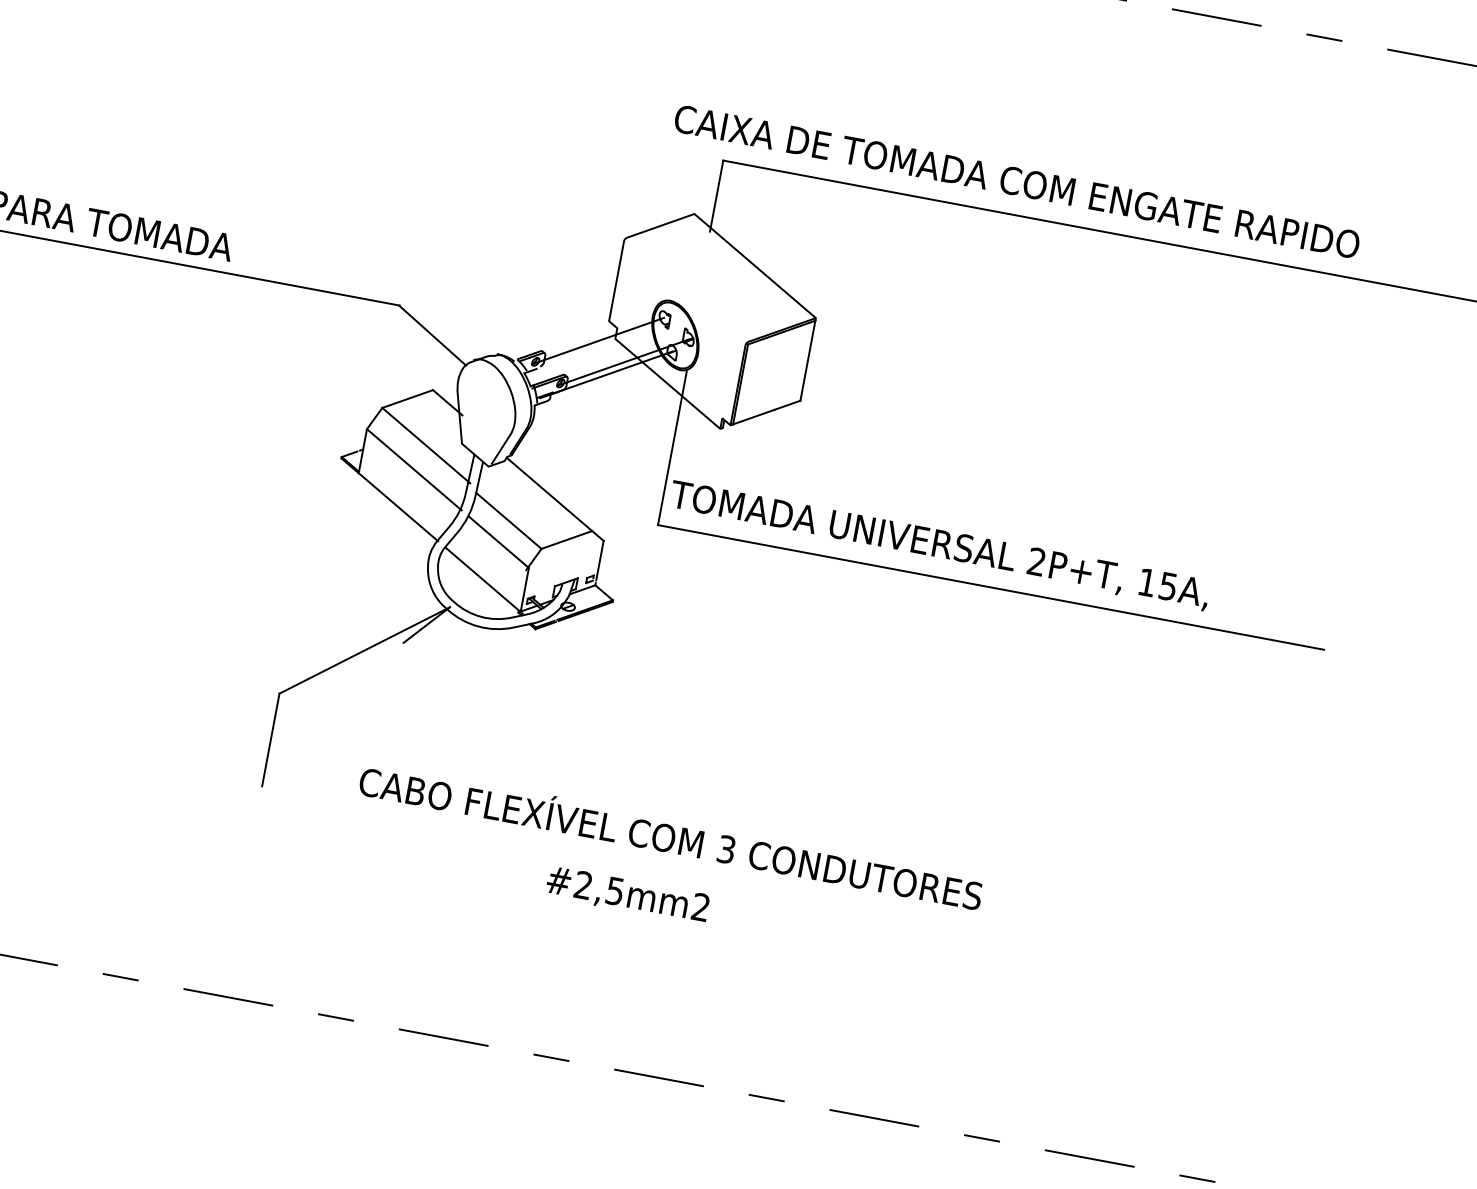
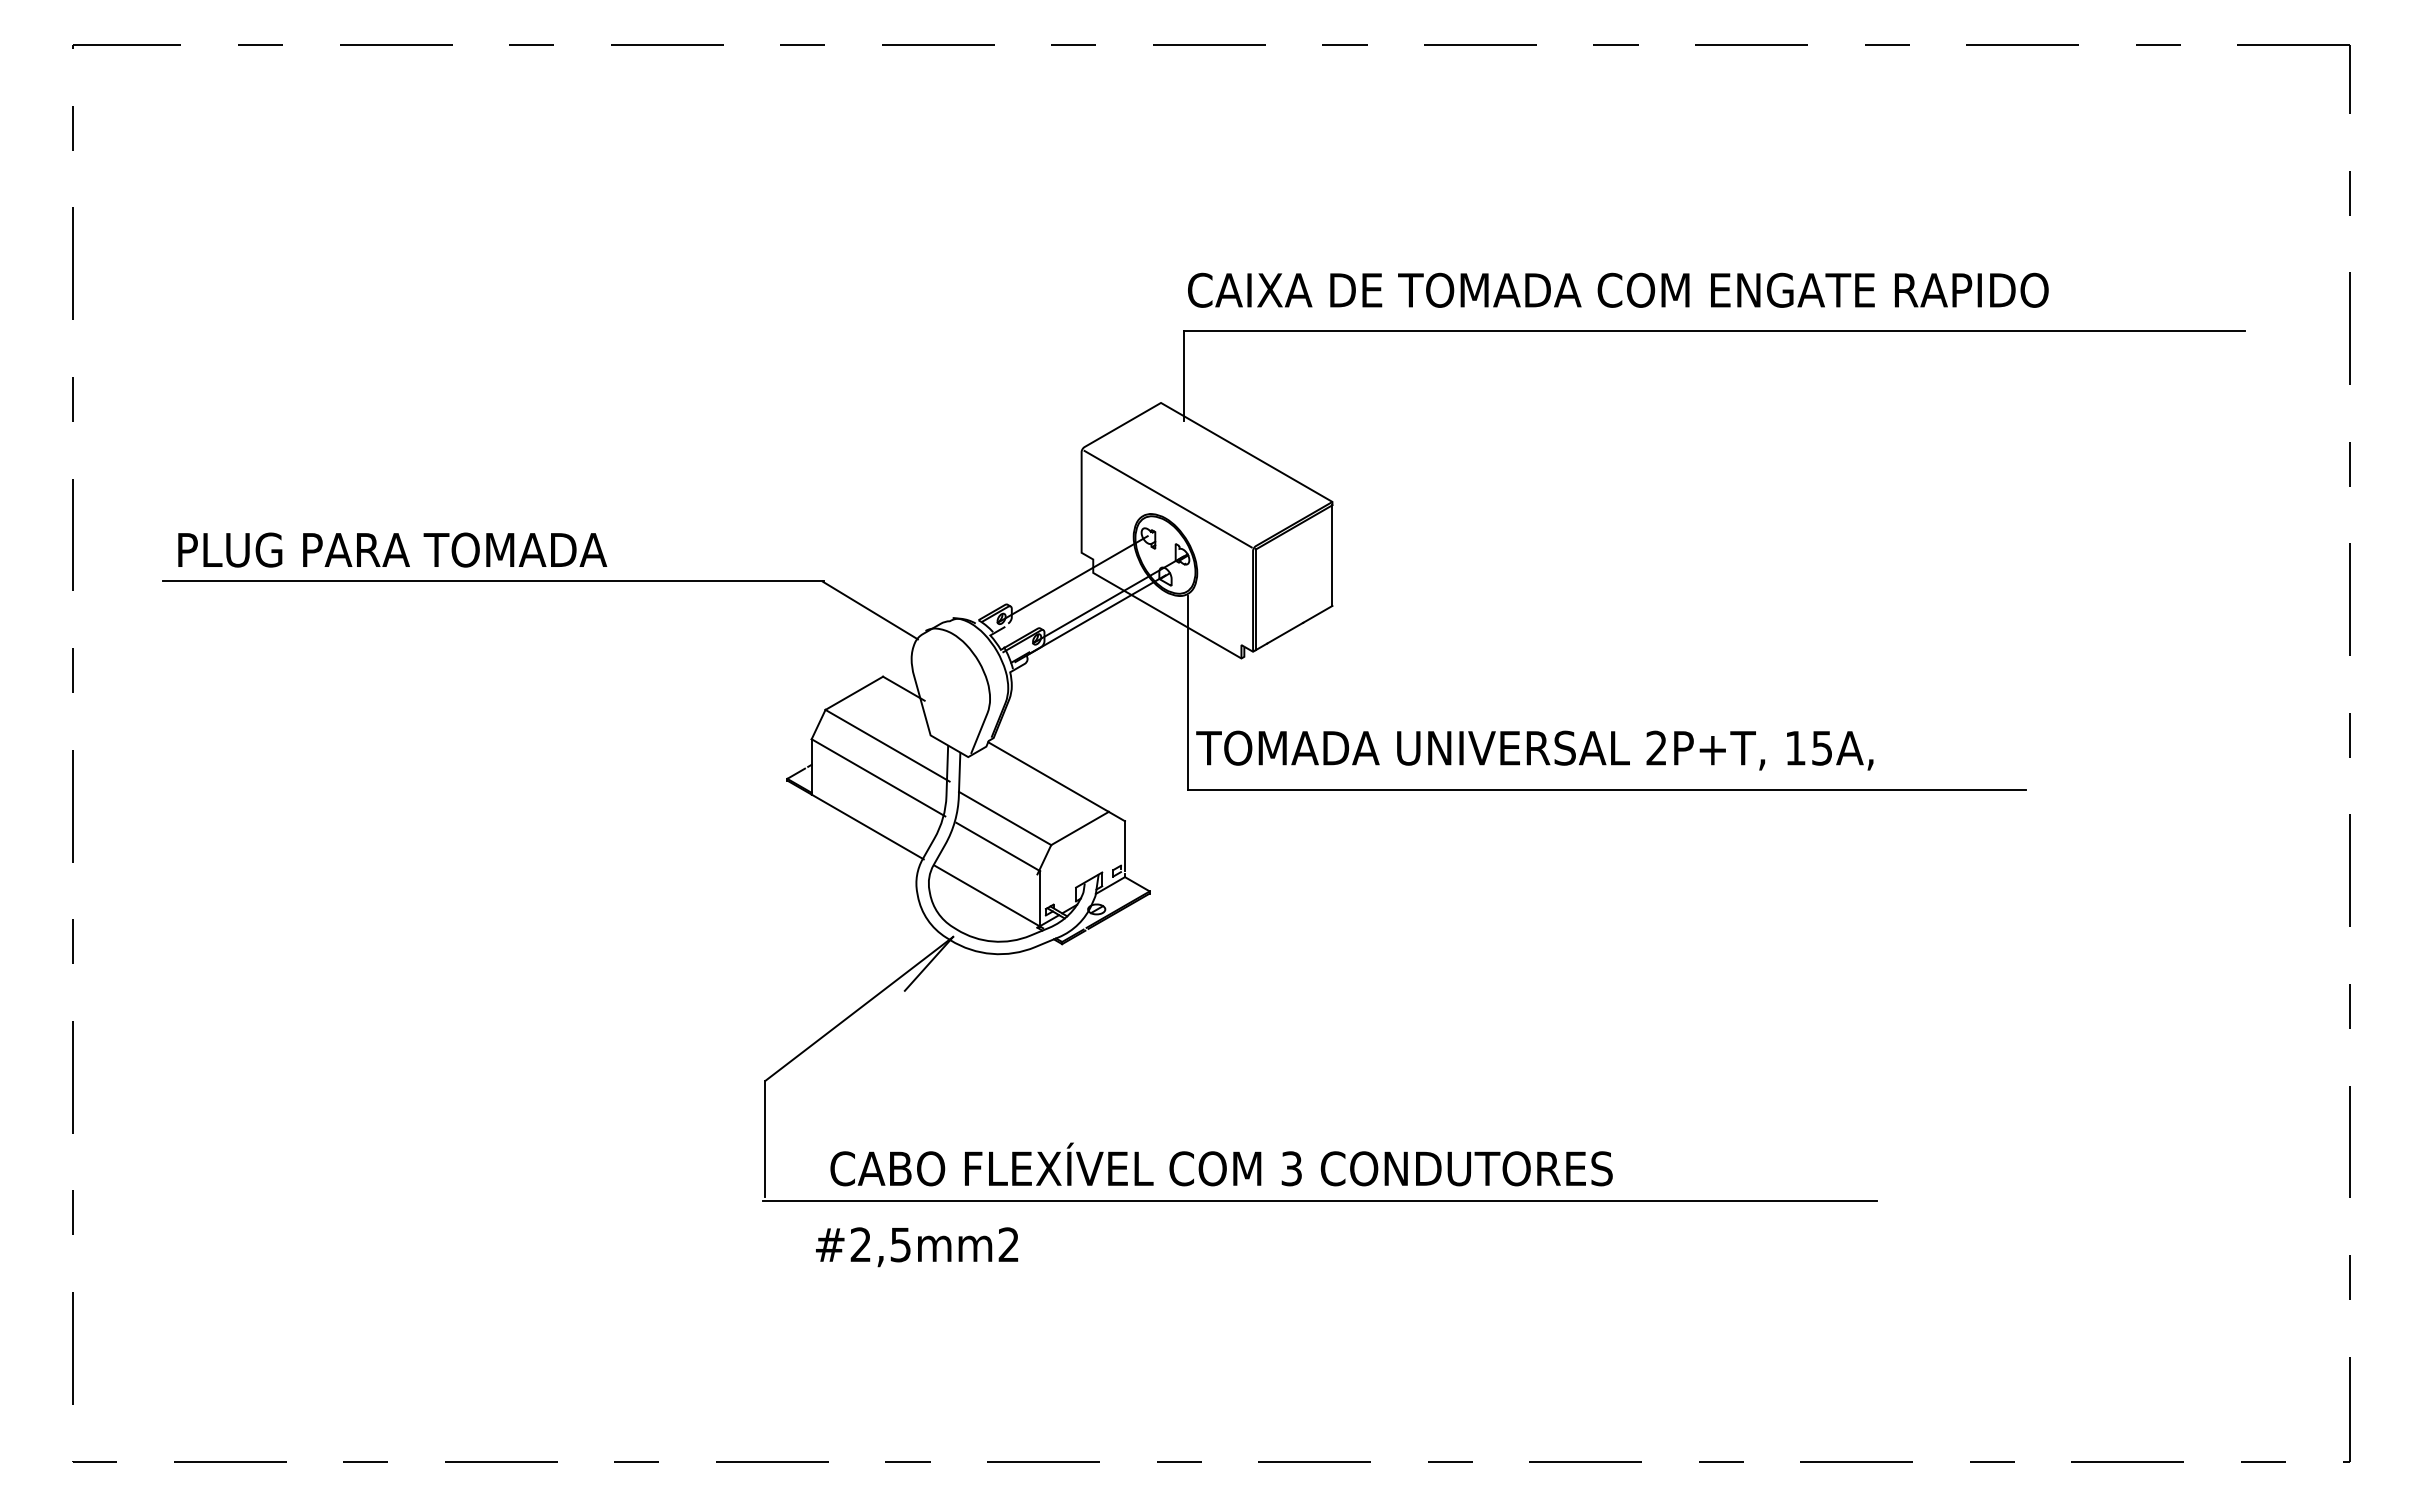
text: (1017, 181) -> (1618, 289), moved
line: (685, 290) -> (1167, 498), added
text: (671, 835) -> (1221, 1164), moved
line: (701, 871) -> (1319, 1200), added
text: (628, 895) -> (917, 1247), moved

